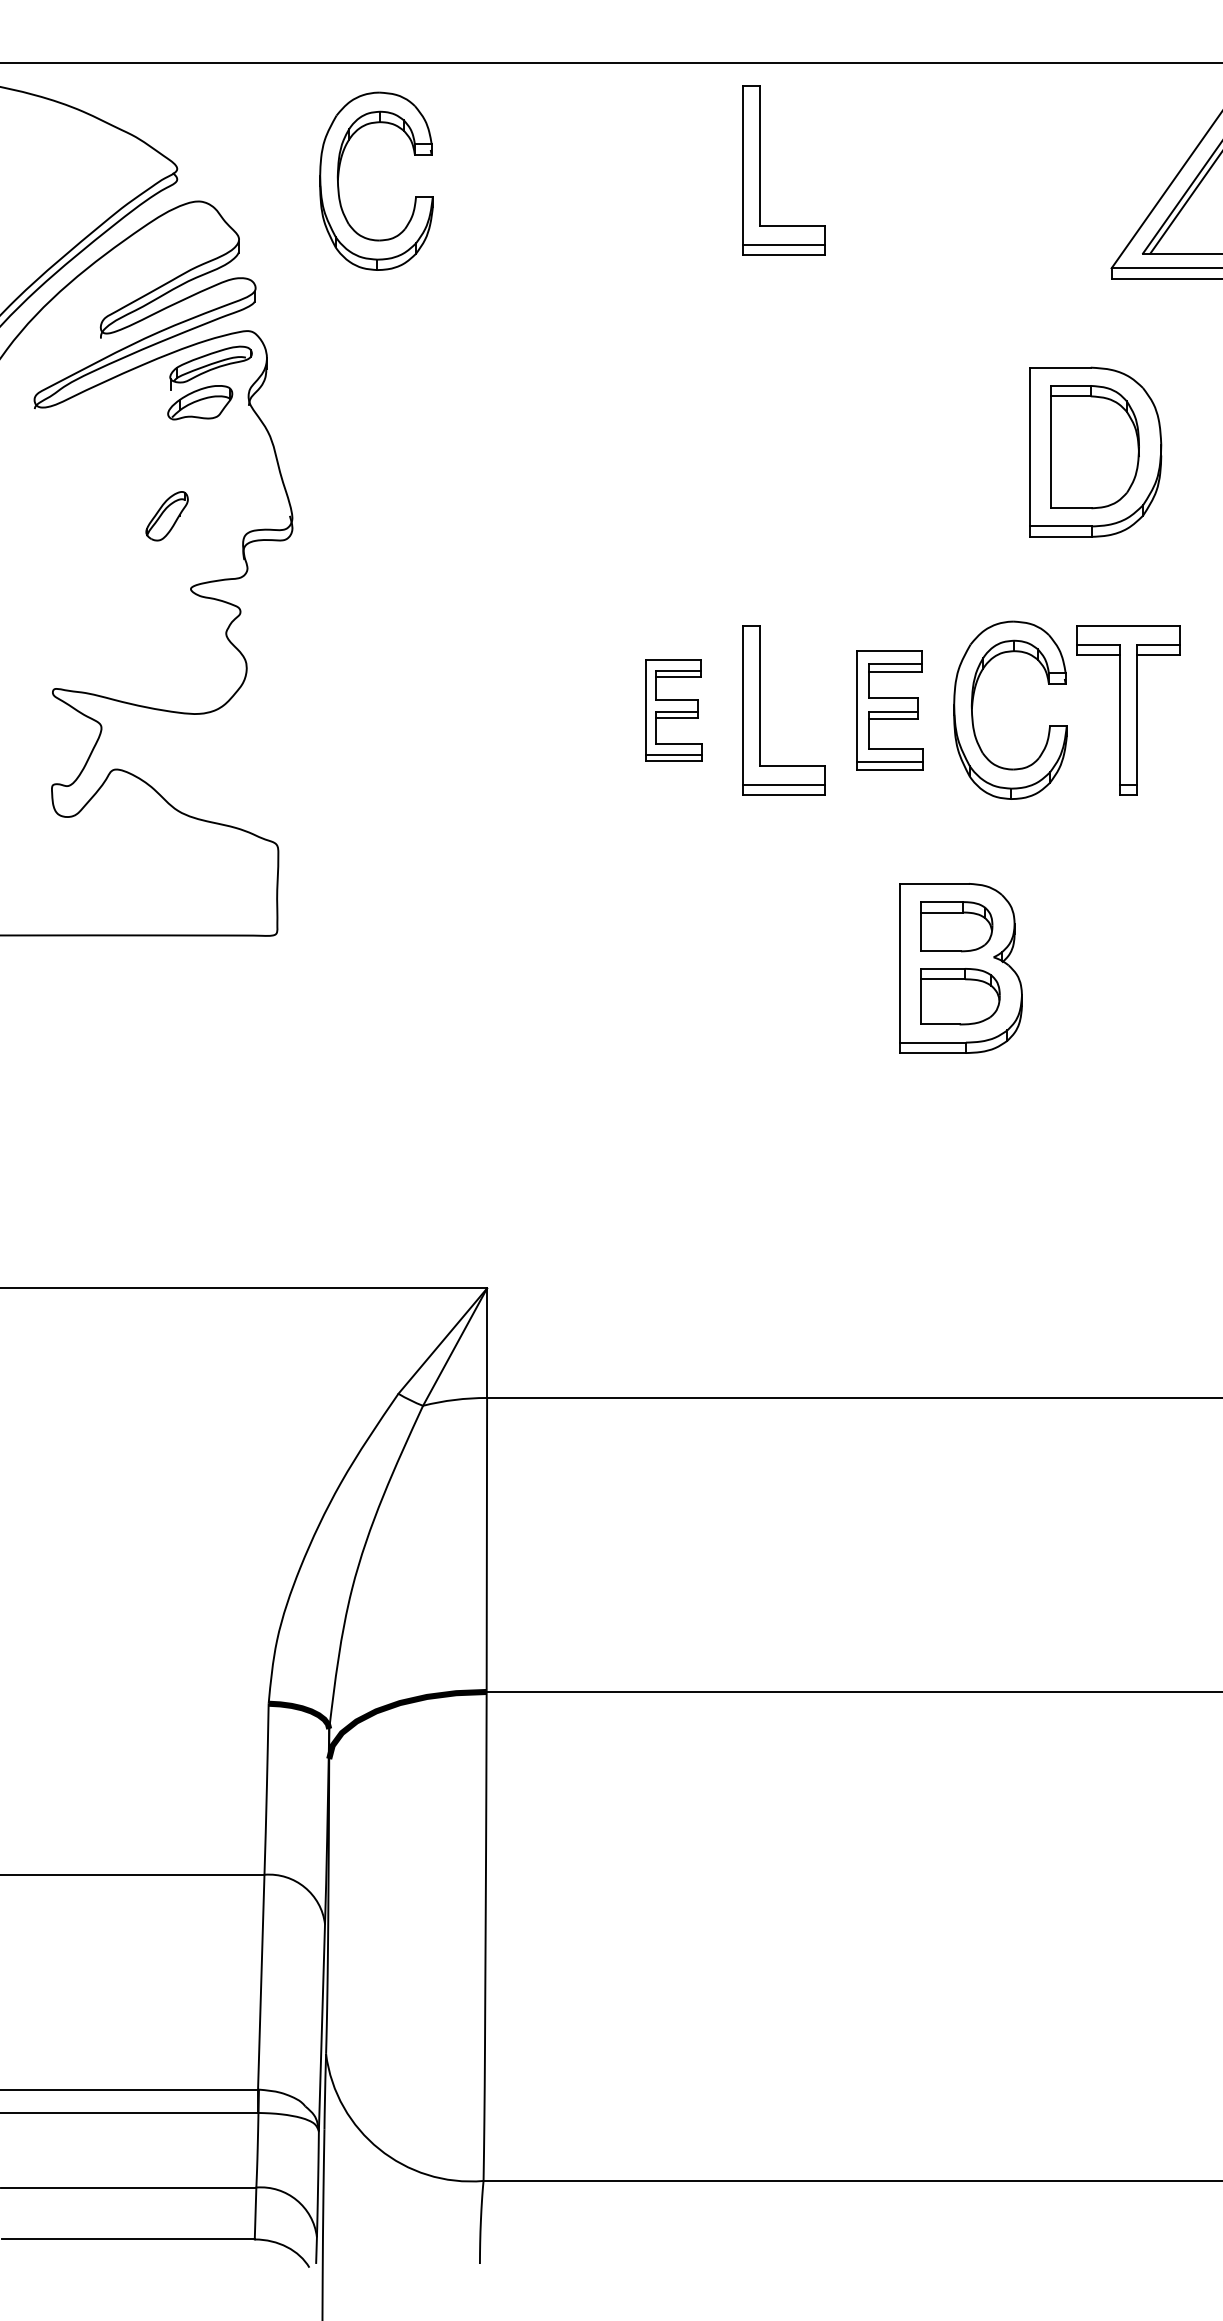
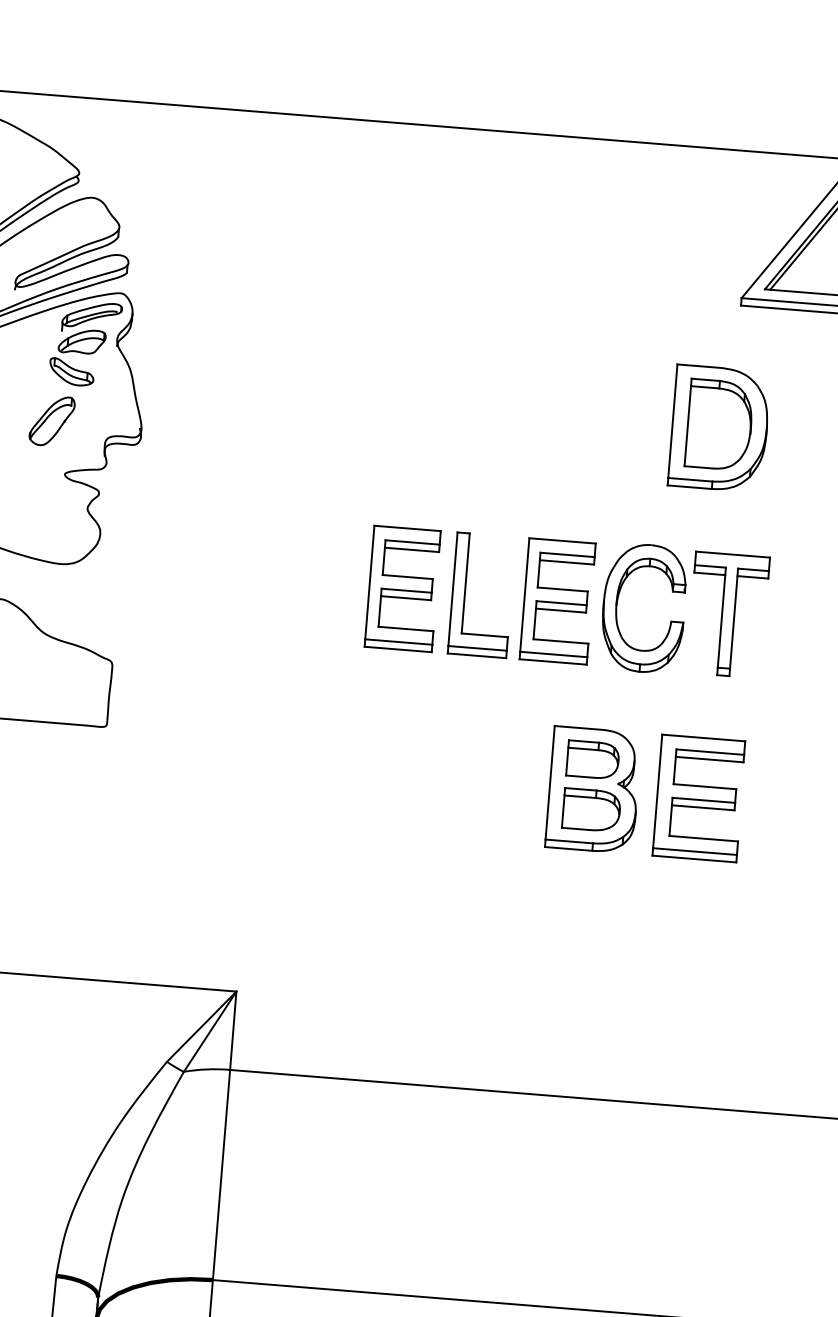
part: (760, 170) -> (496, 207), removed
part: (339, 176) -> (194, 188), removed
part: (188, 445) -> (71, 371), added
part: (166, 515) -> (51, 420), size x1.43
part: (673, 710) -> (402, 589), size x1.67
part: (889, 710) -> (557, 601), size x1.43
part: (1108, 968) -> (699, 798), added

